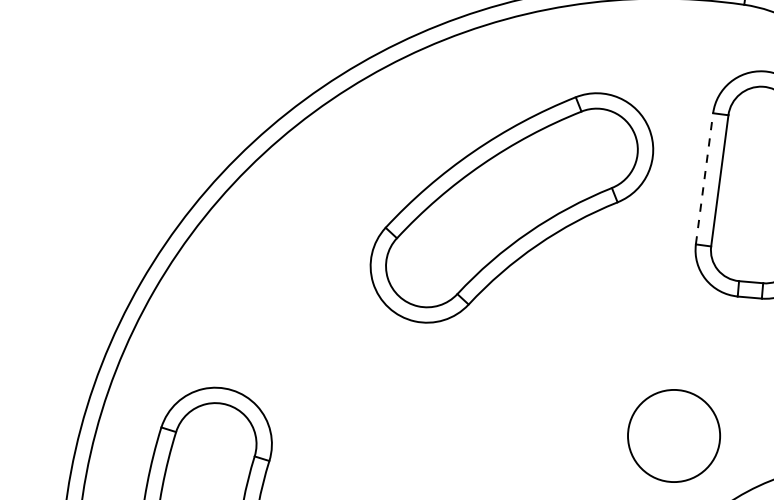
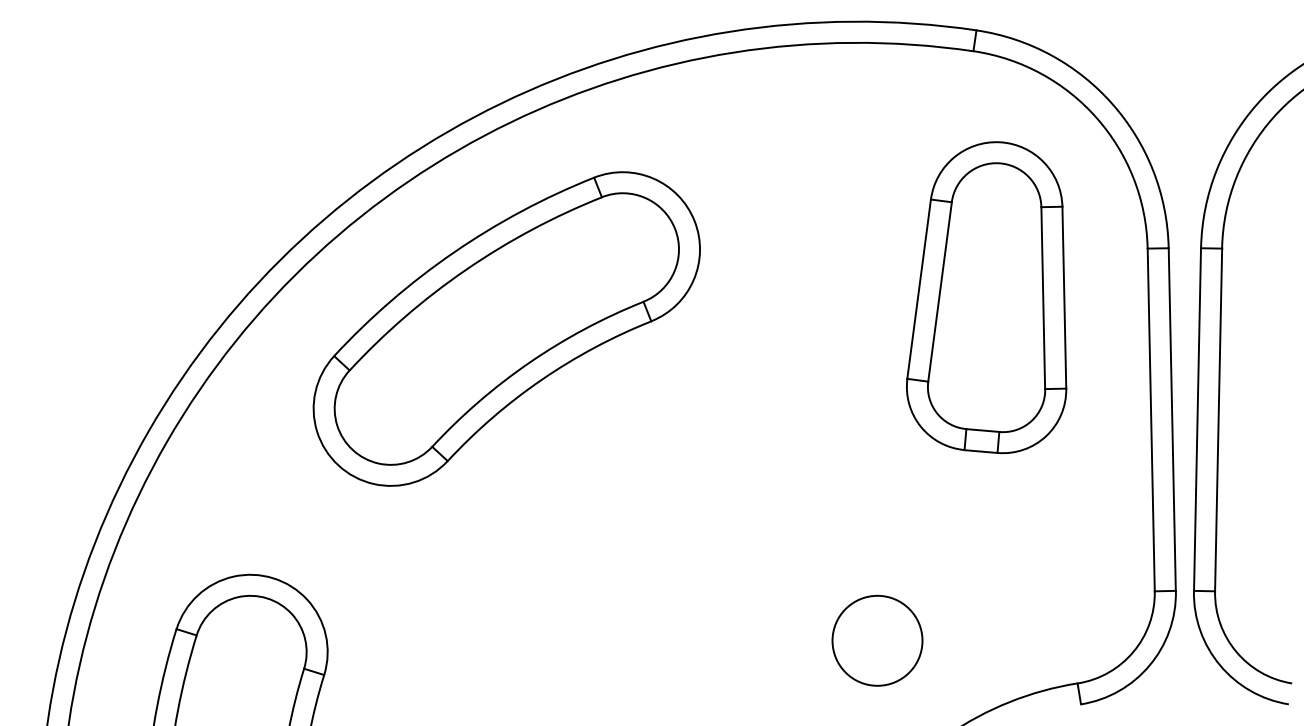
line: (704, 178) -> (919, 288), dashed -> solid
part: (511, 207) -> (506, 328), moved
circle: (674, 435) -> (877, 640), size x0.71

